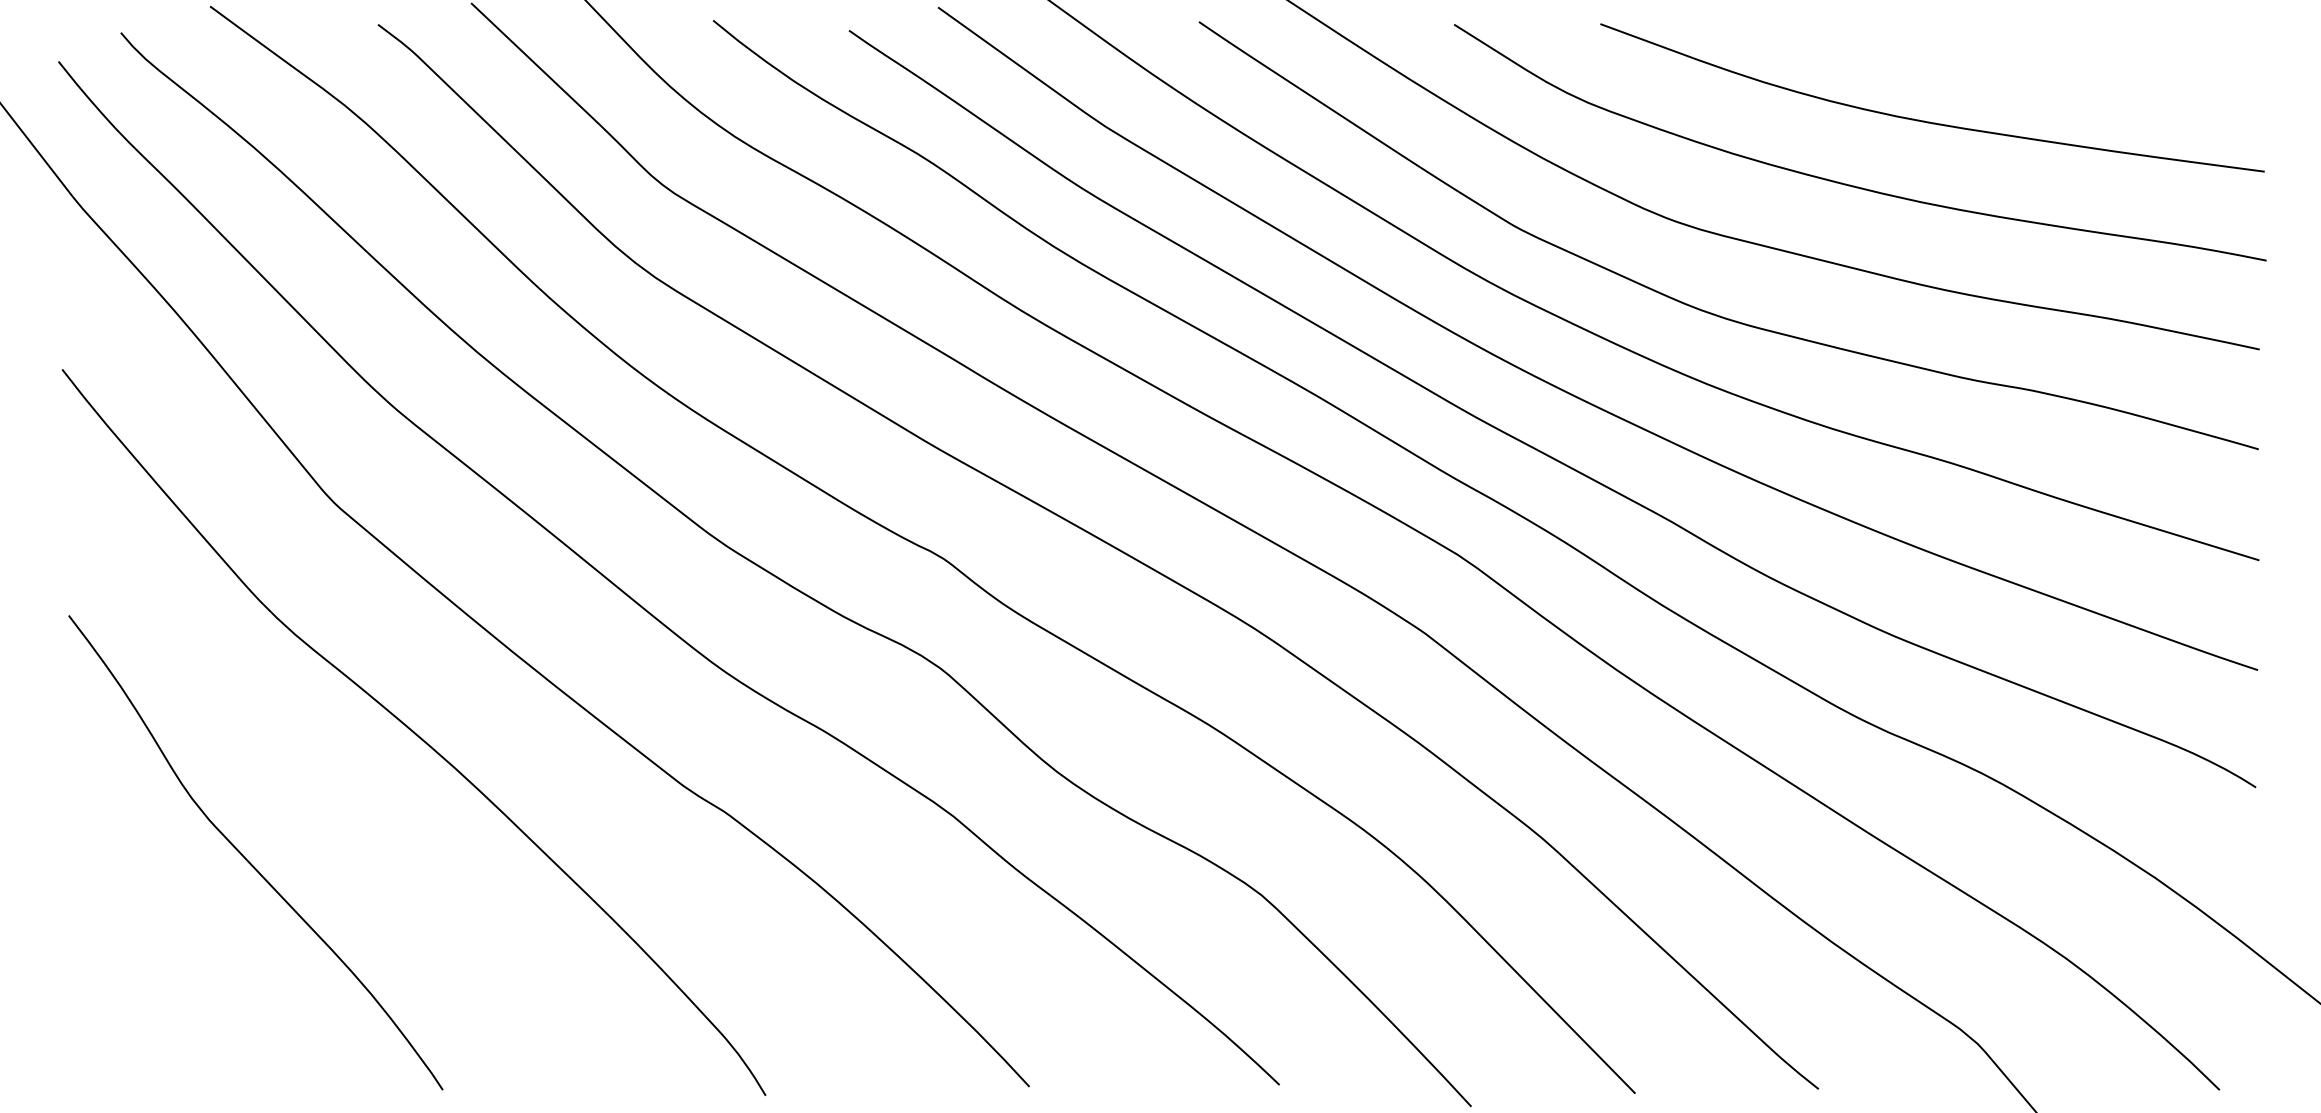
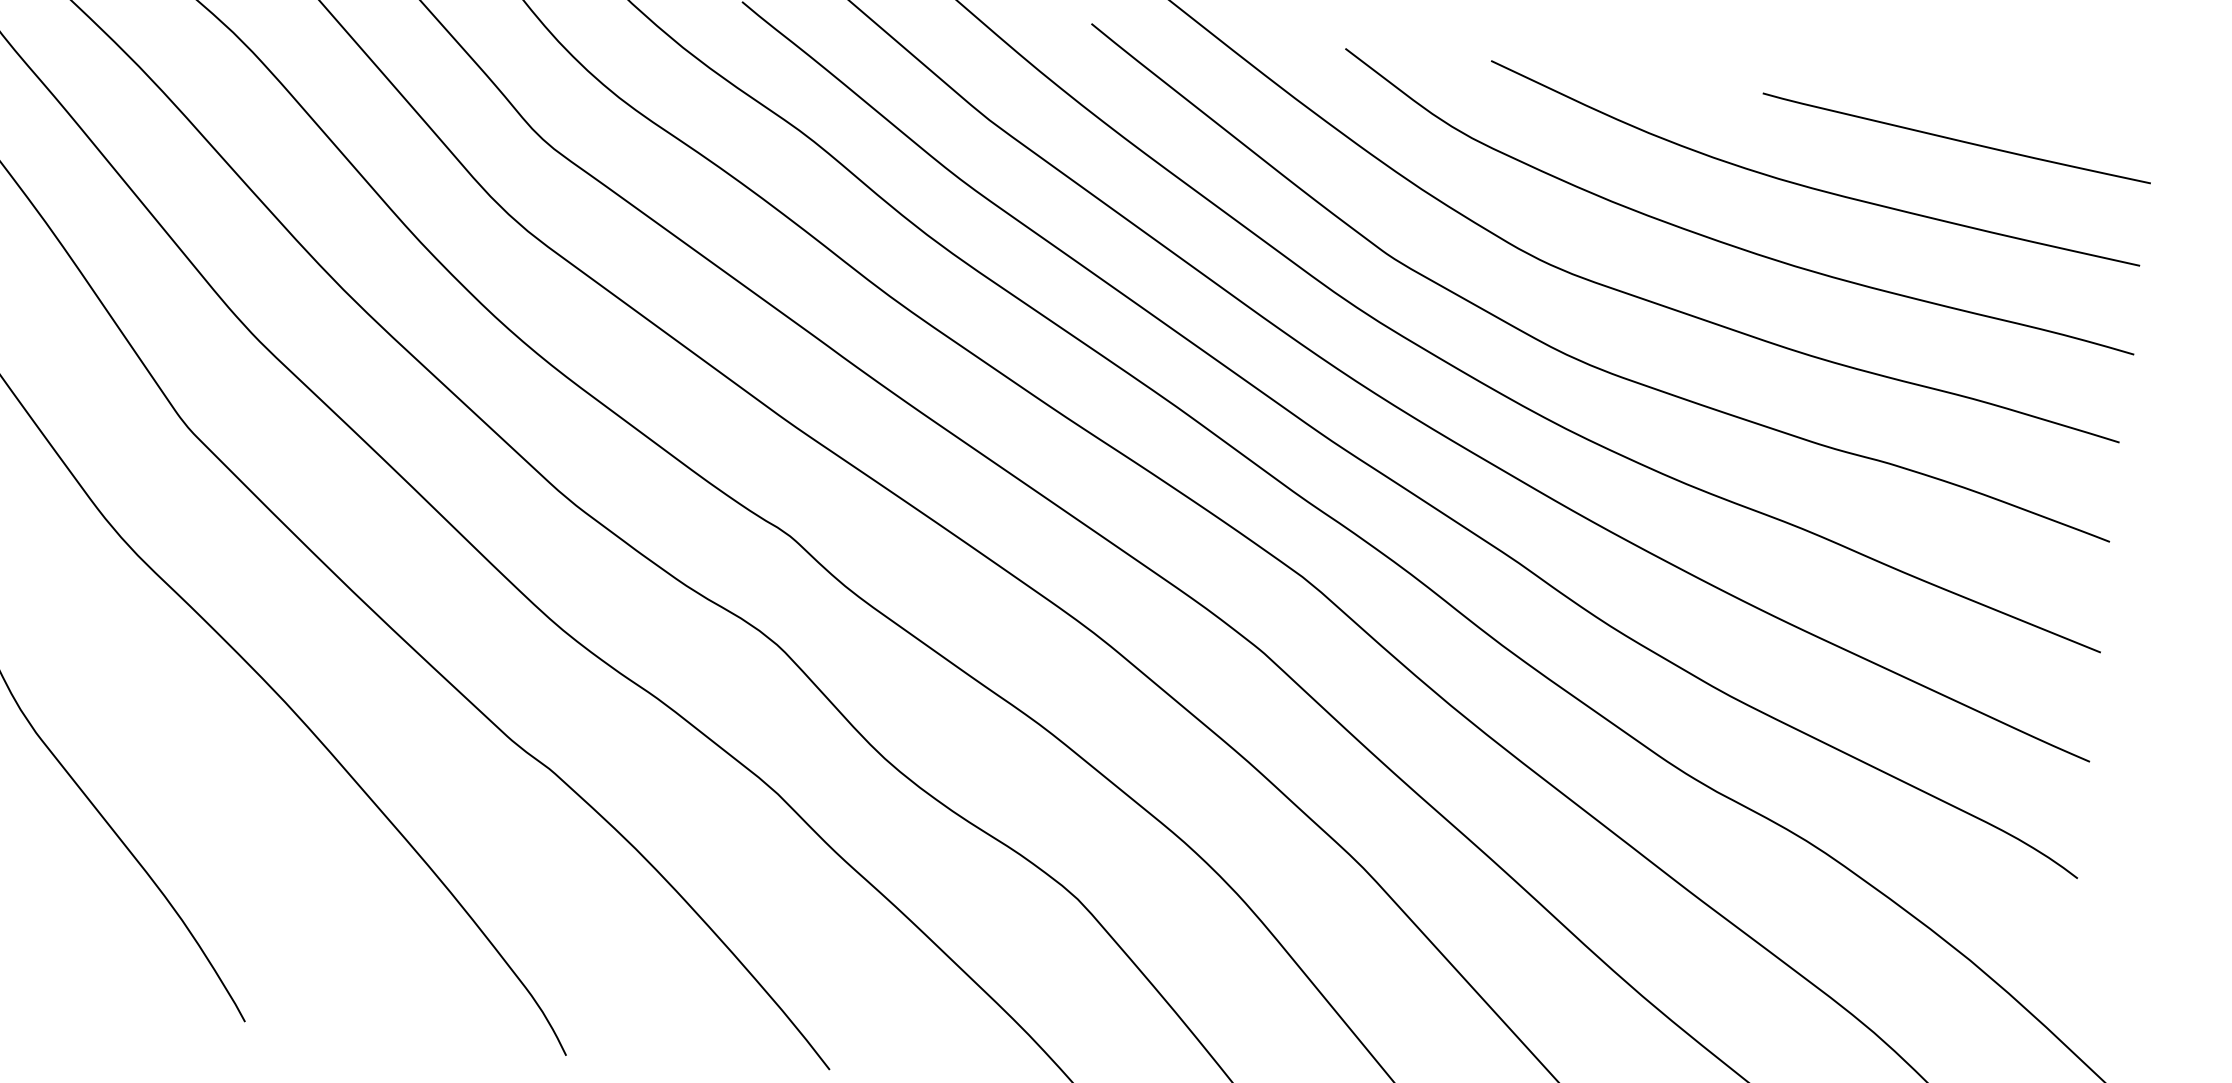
curve: (2070, 61) -> (1956, 139), added

